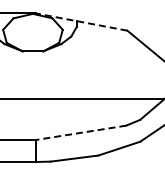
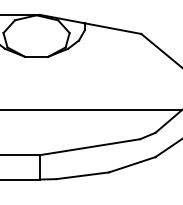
line: (81, 22) -> (90, 24), dashed -> solid
line: (81, 132) -> (90, 146), dashed -> solid

